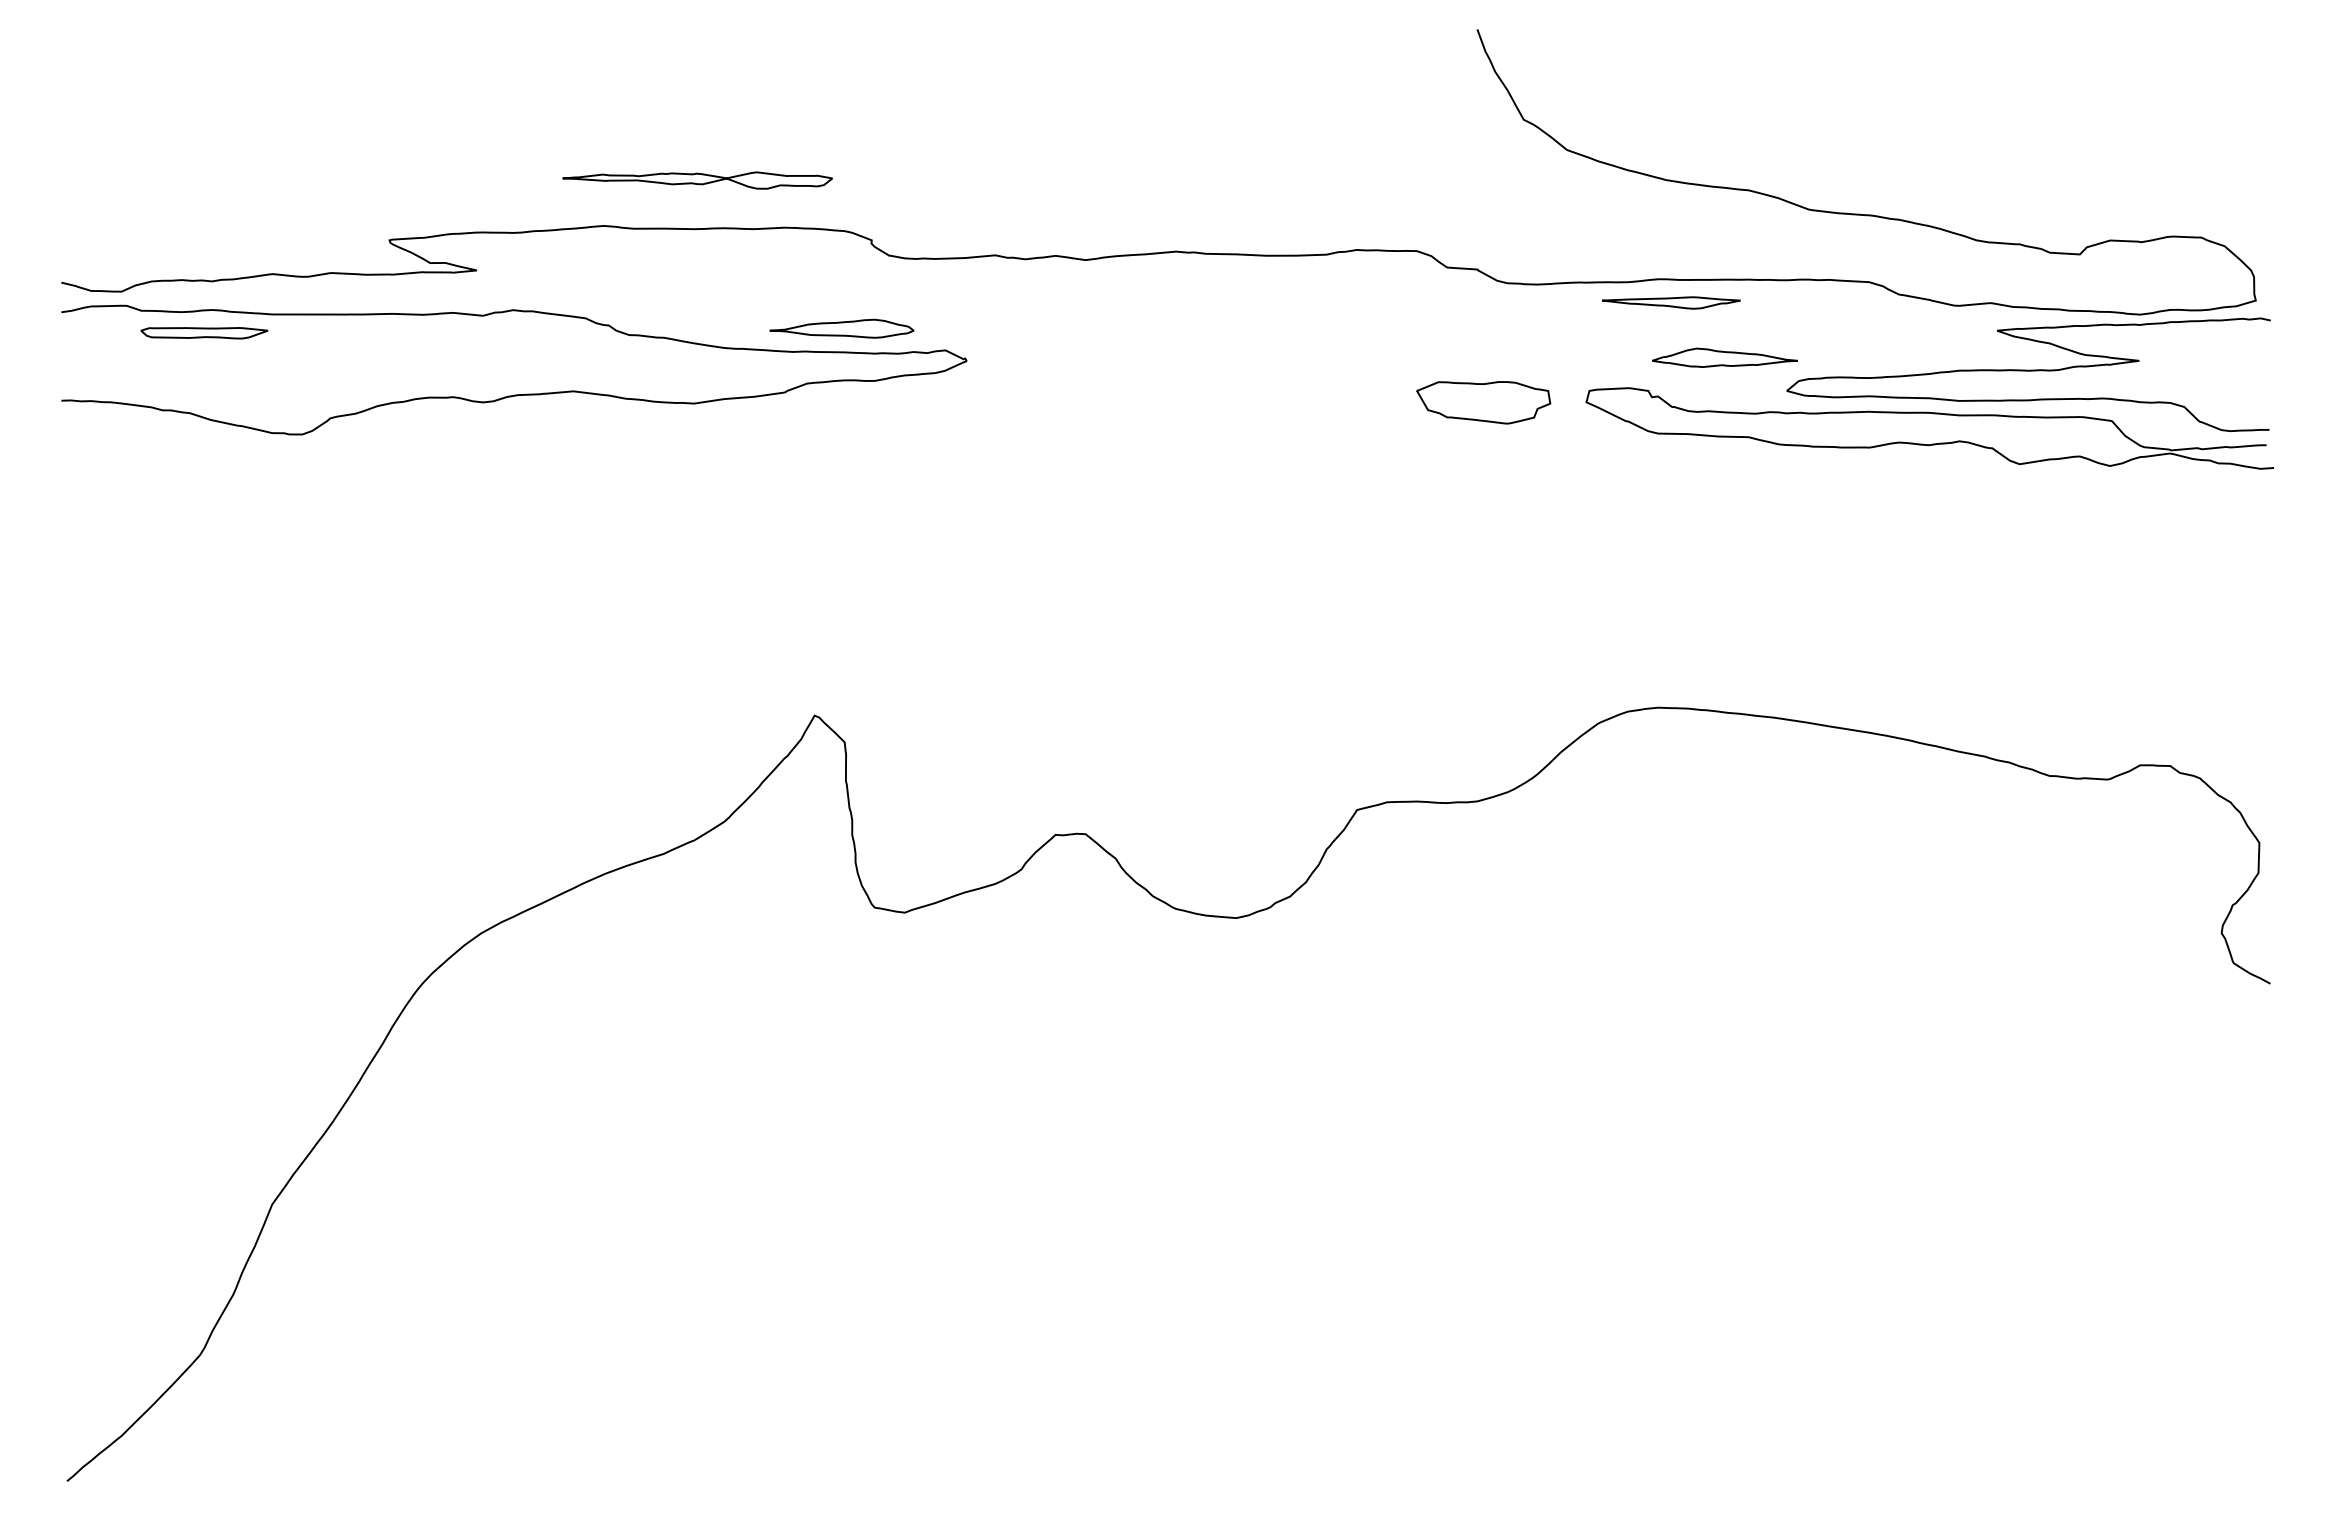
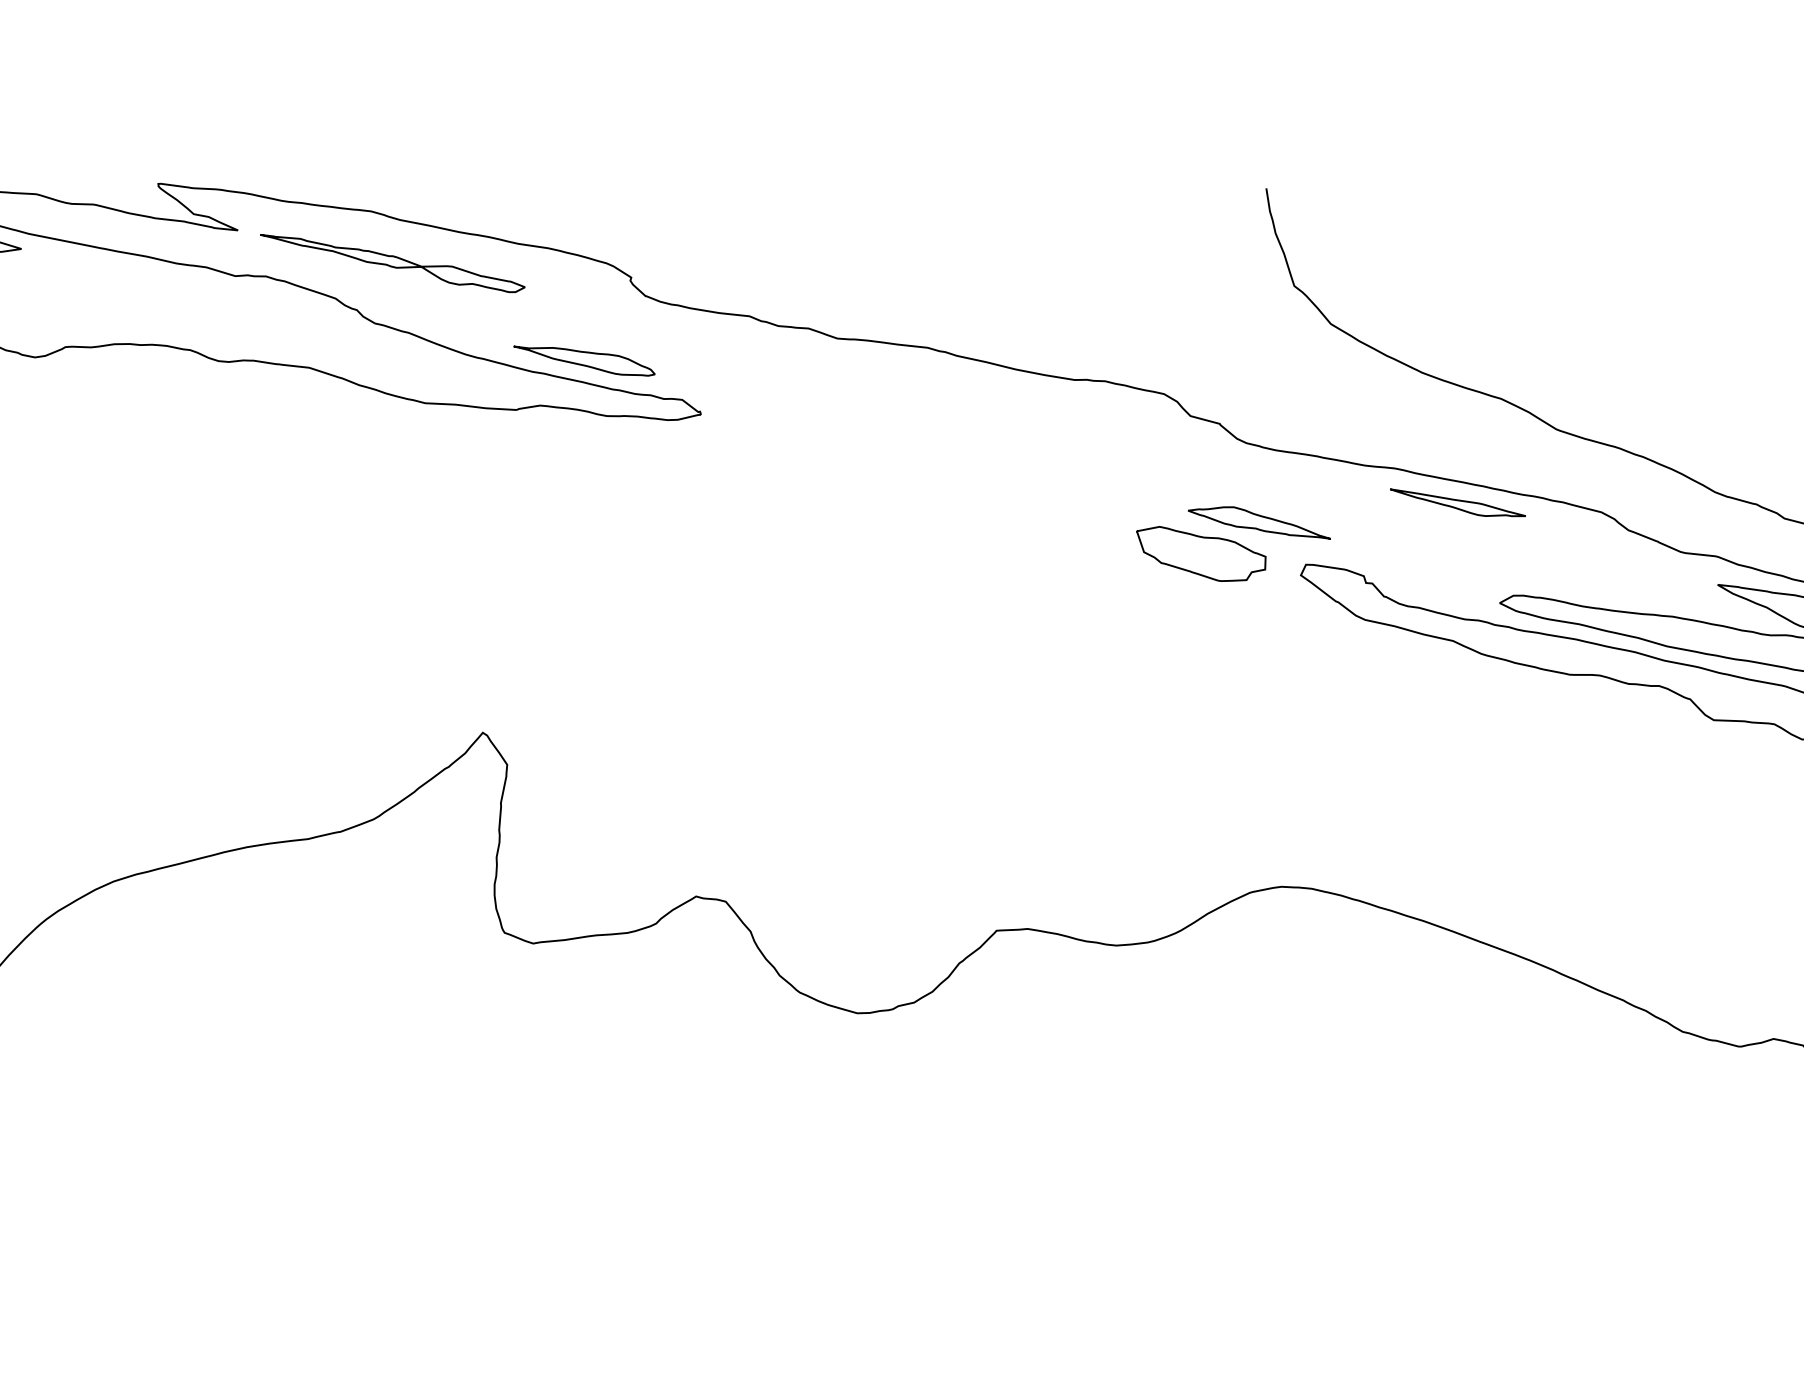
part: (697, 180) -> (392, 263), moved
part: (1671, 302) -> (1457, 504), moved
part: (1724, 357) -> (1259, 521), moved

